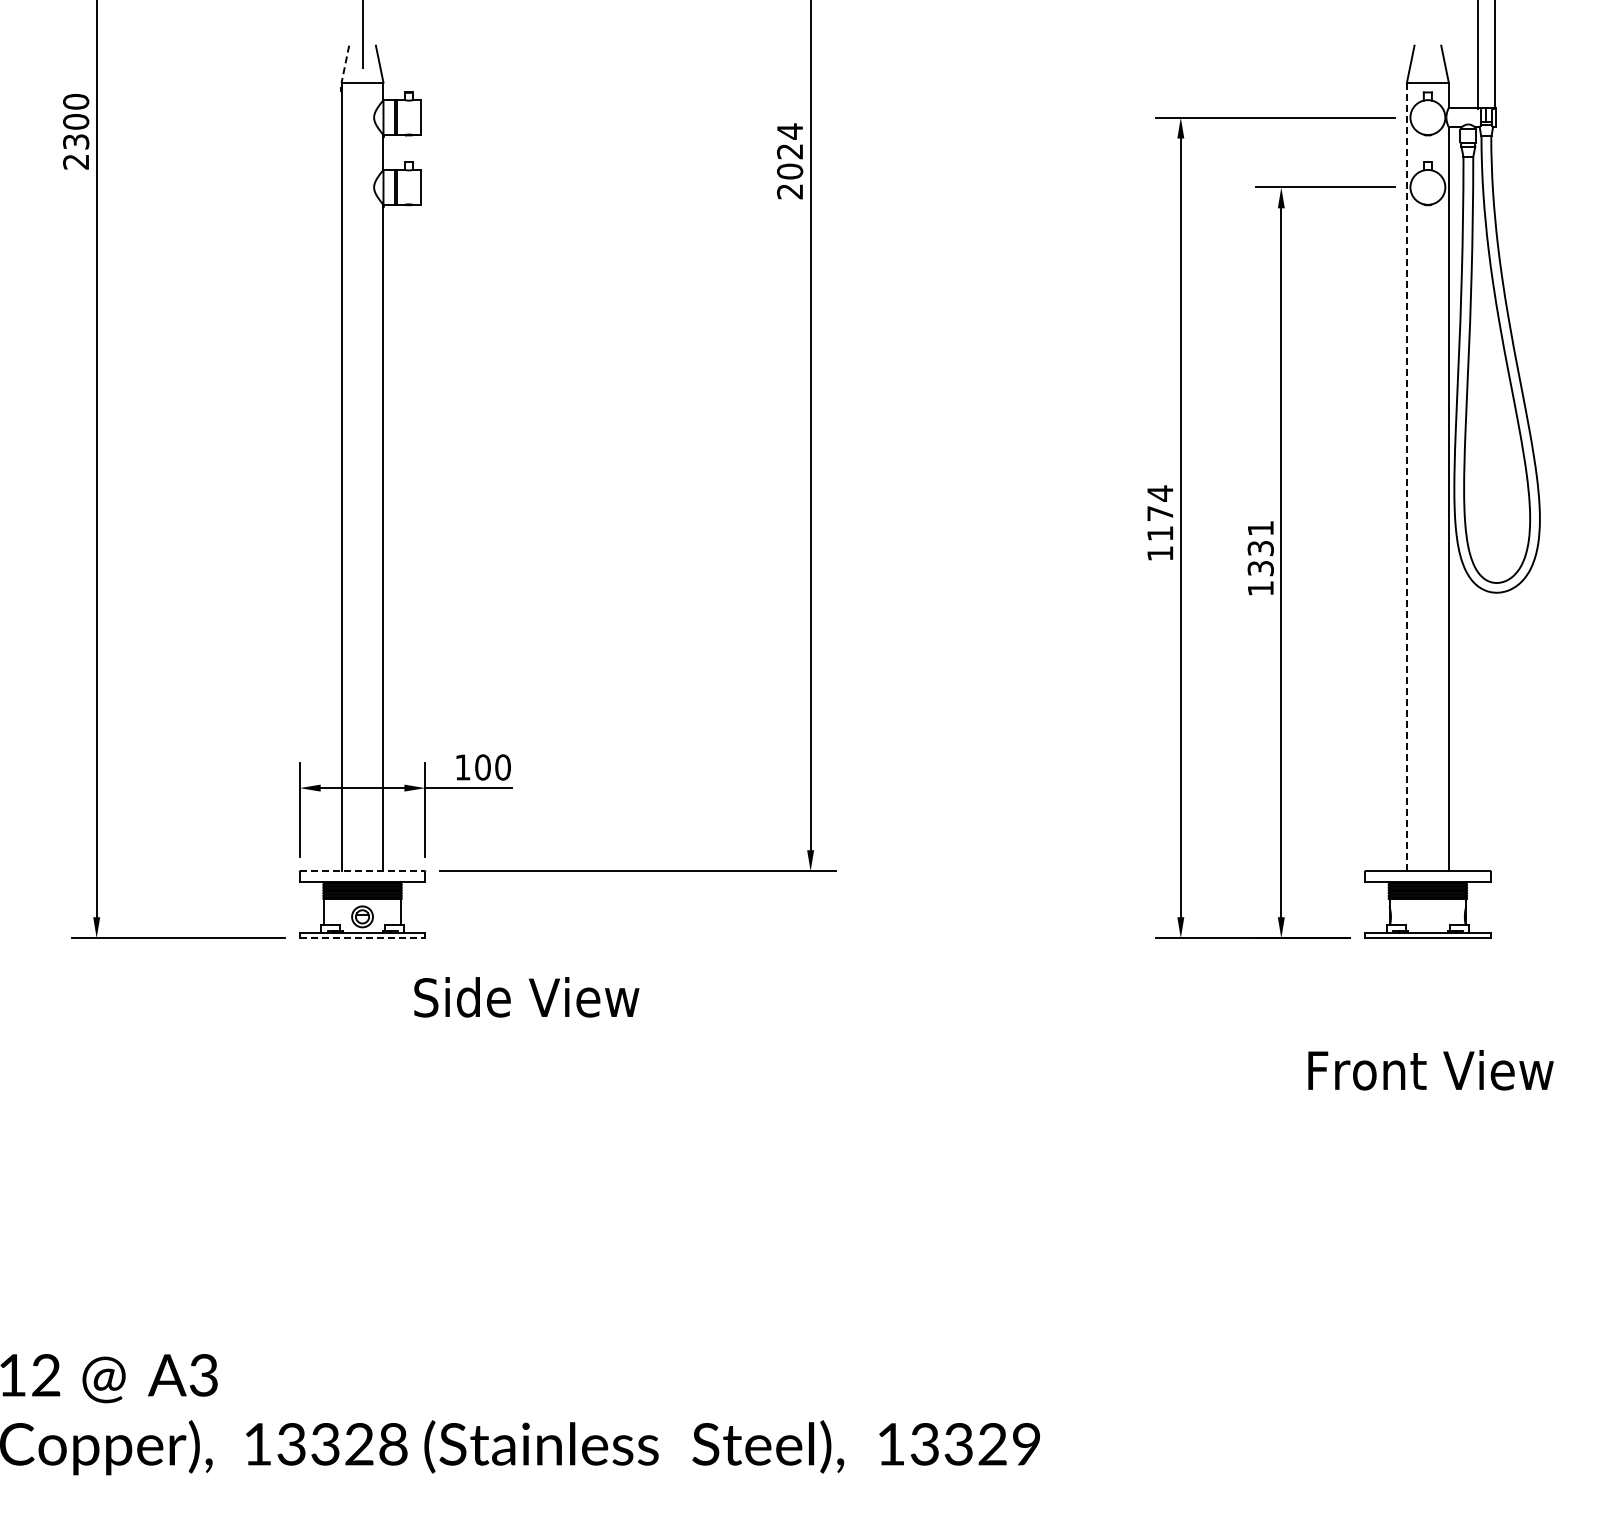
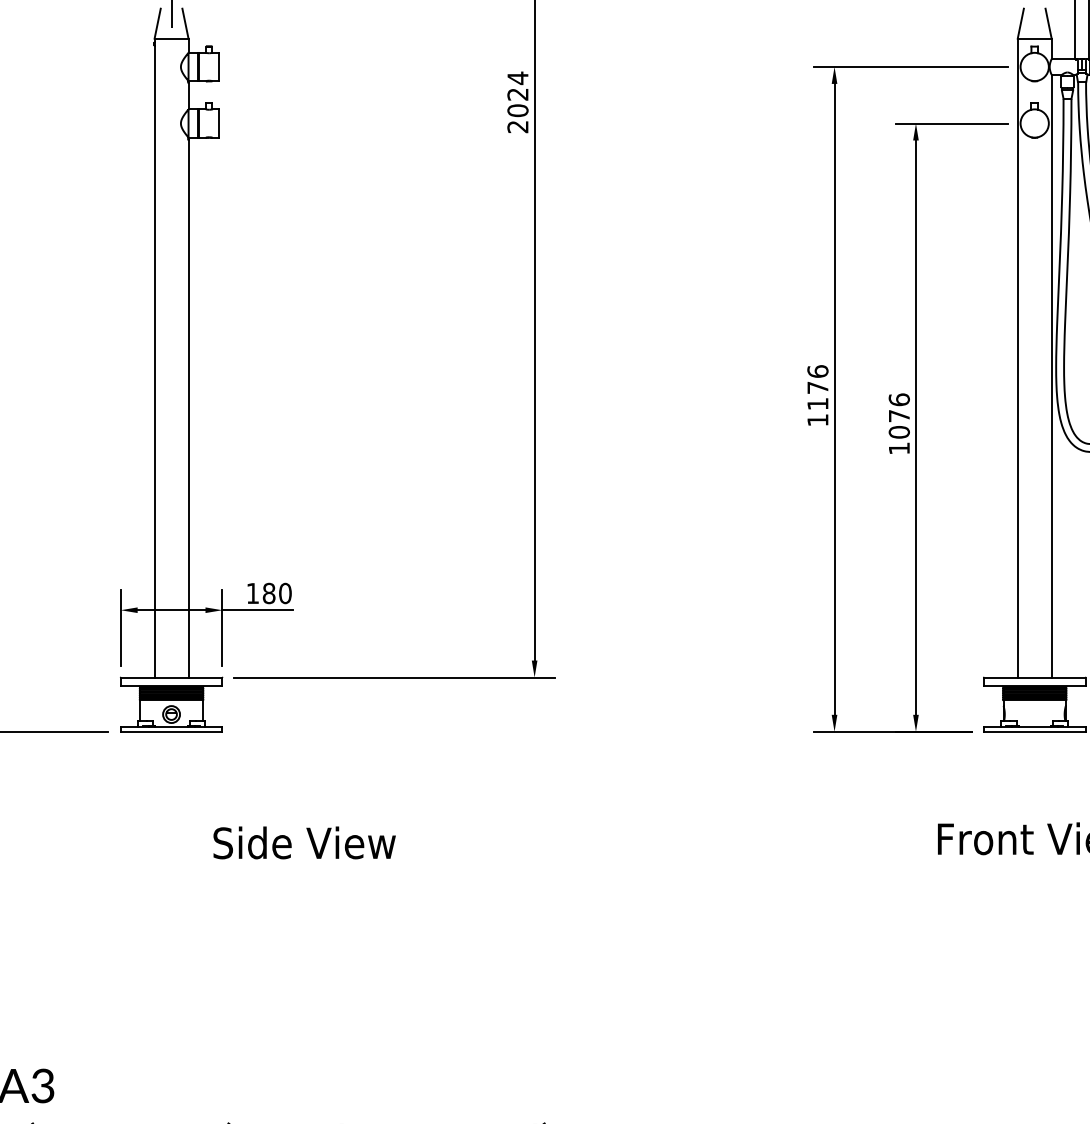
line: (345, 64) -> (157, 23), dashed -> solid
line: (1406, 476) -> (1017, 357), dashed -> solid
text: (1160, 493) -> (818, 371), 1174 -> 1176
text: (1260, 548) -> (899, 416), 1331 -> 1076
text: (482, 767) -> (268, 593), 100 -> 180
line: (363, 871) -> (172, 677), dashed -> solid
line: (362, 938) -> (171, 732), dashed -> solid
text: (526, 997) -> (304, 843), moved

